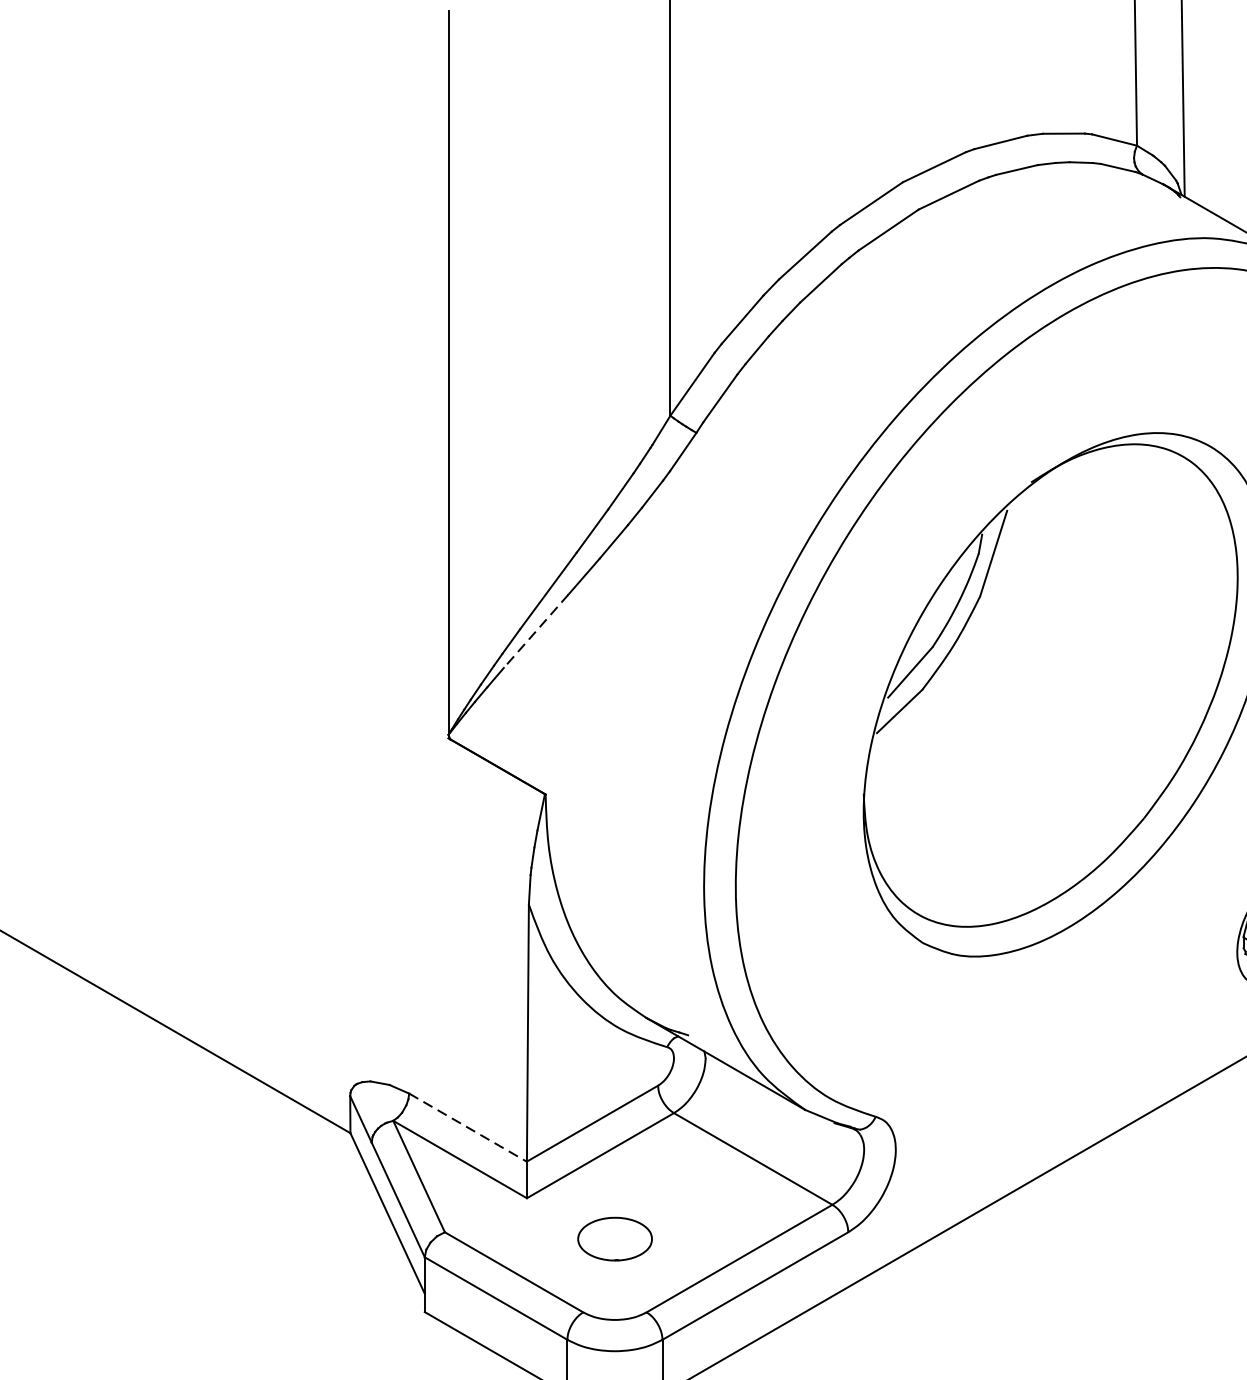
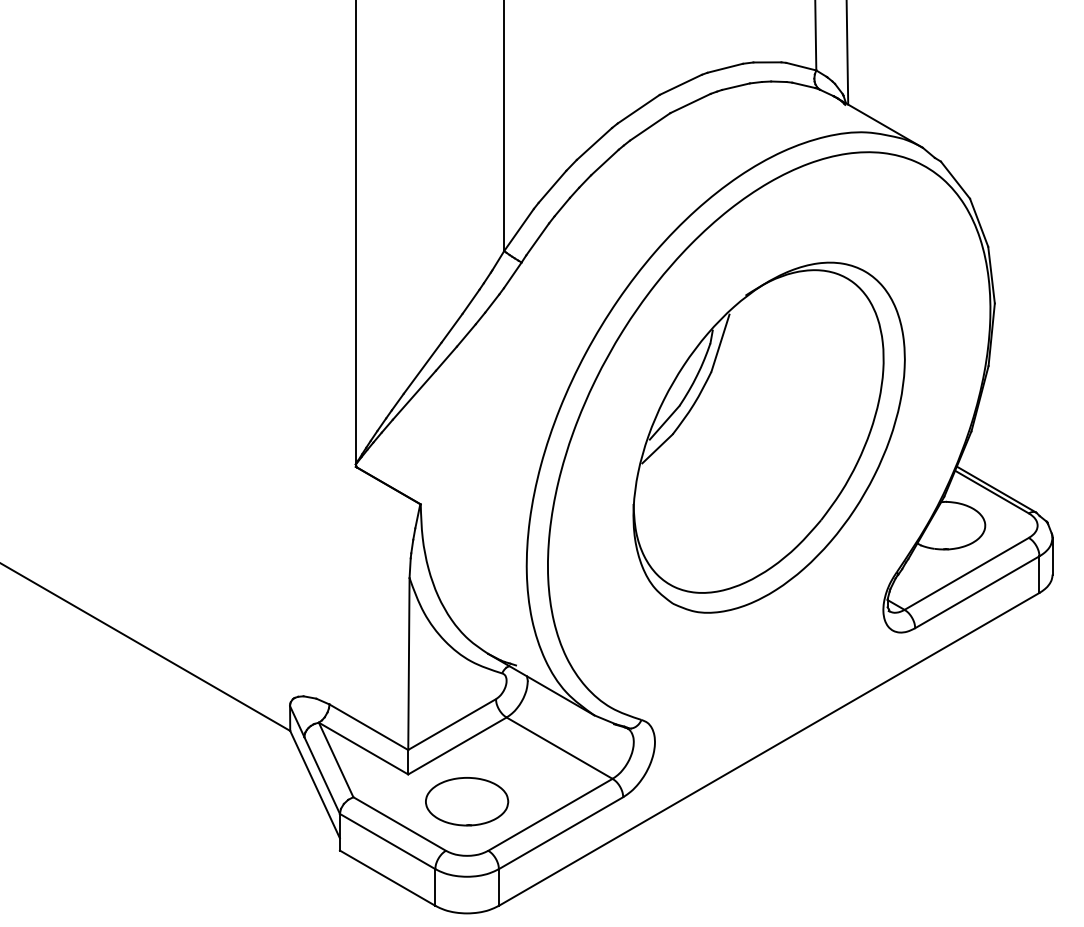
line: (536, 631) -> (414, 395), dashed -> solid
line: (467, 1128) -> (368, 727), dashed -> solid
part: (615, 1238) -> (467, 801), size x1.67

